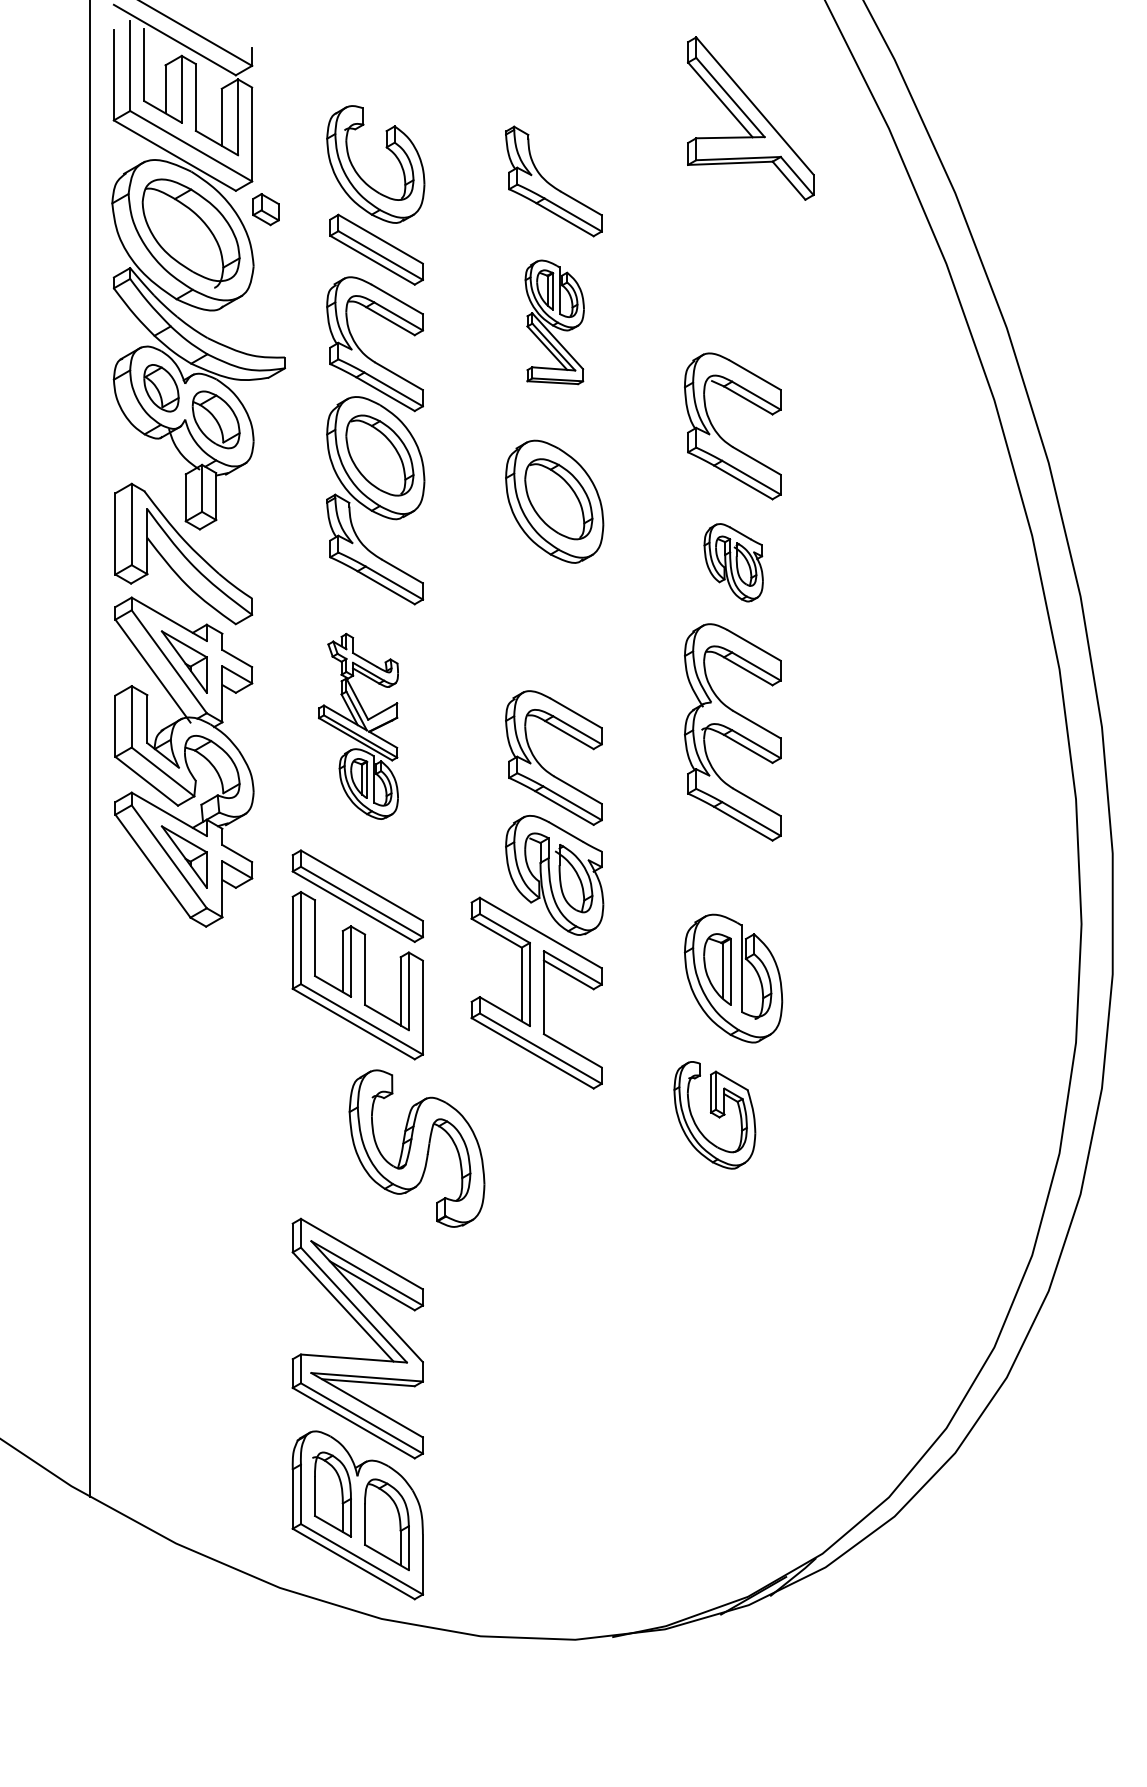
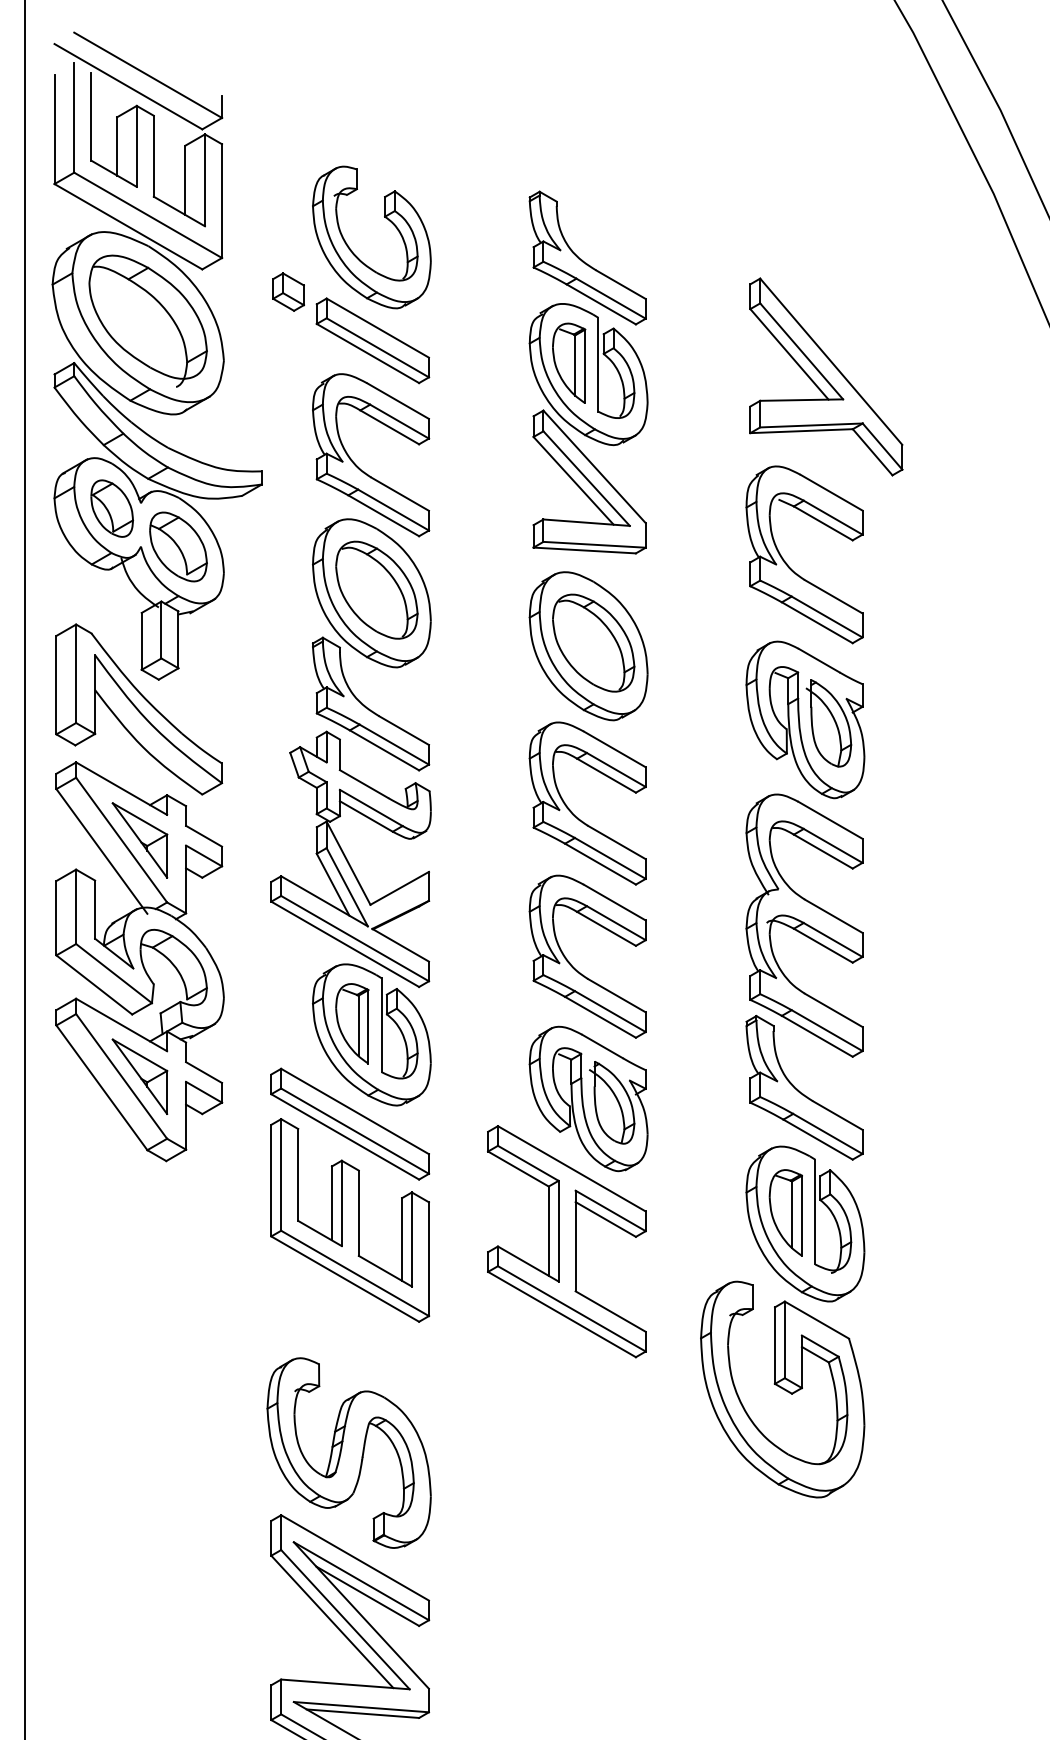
part: (750, 118) -> (825, 376), moved
part: (265, 209) -> (287, 292), moved
part: (554, 322) -> (588, 428), size x1.67
part: (733, 562) -> (805, 719), size x1.67
part: (543, 640) -> (575, 814), added
part: (358, 726) -> (350, 918), size x1.67
part: (732, 865) -> (804, 1086), added
part: (714, 1115) -> (782, 1389), size x1.67
part: (416, 1148) -> (348, 1452), moved

